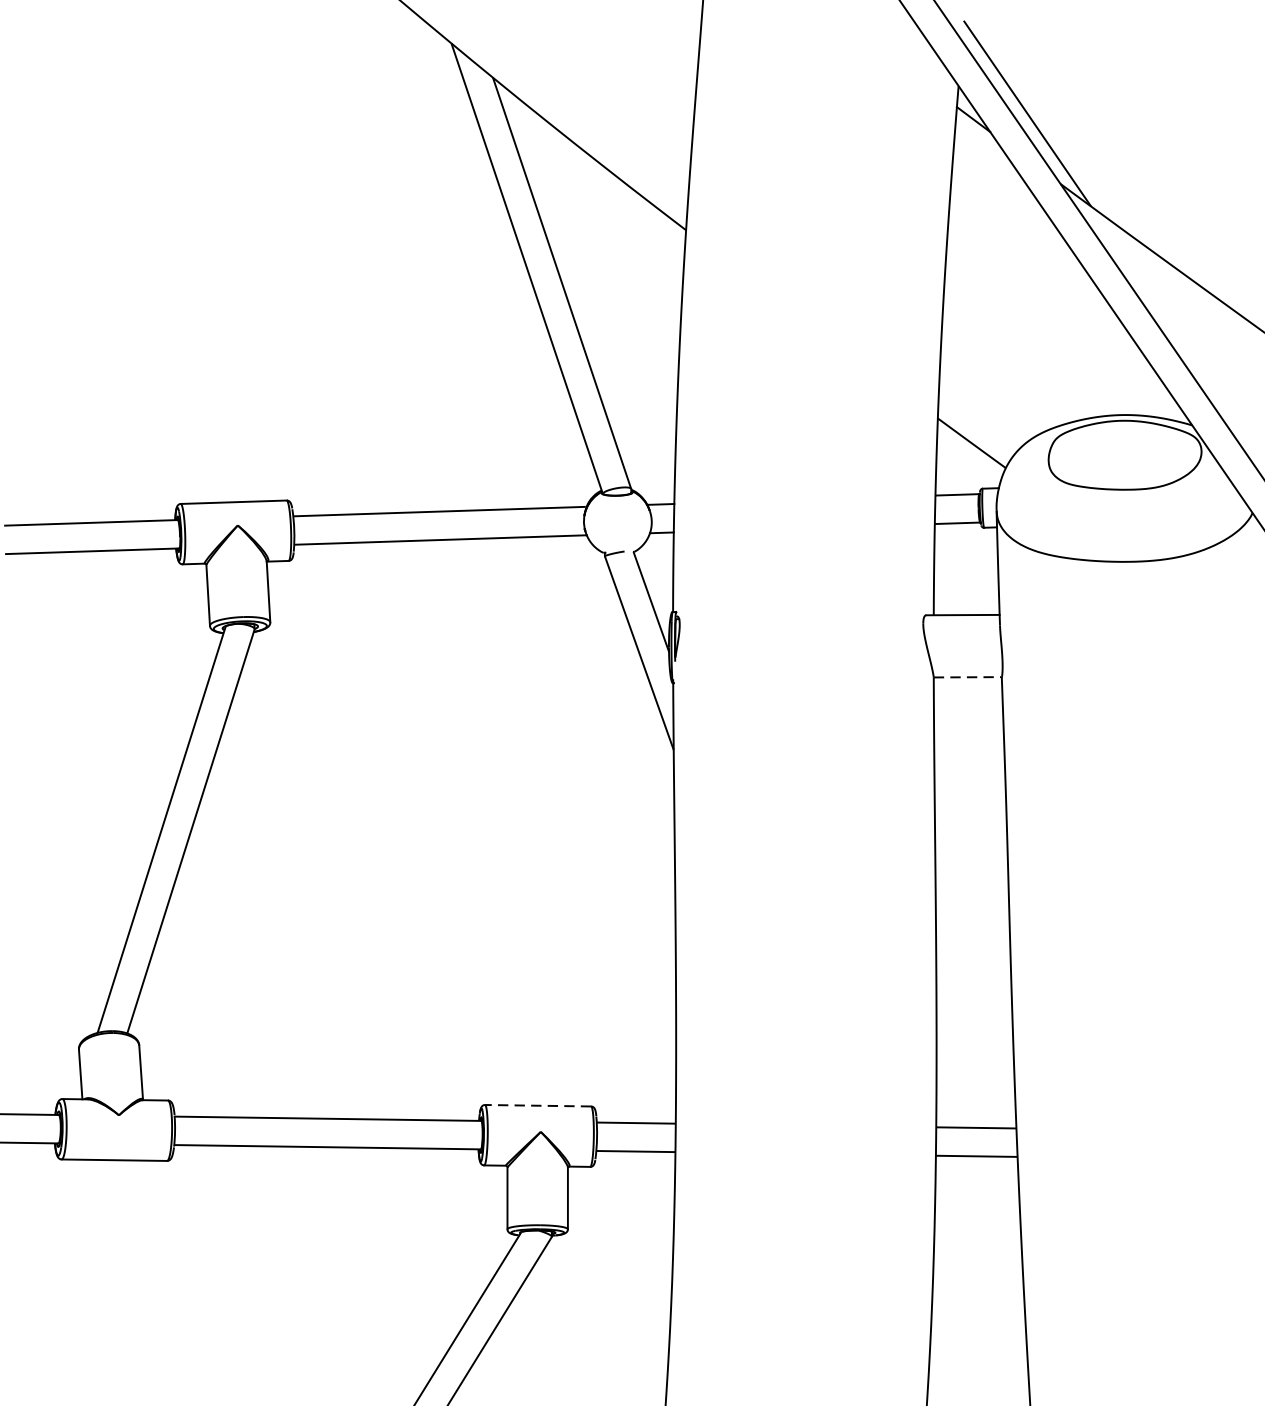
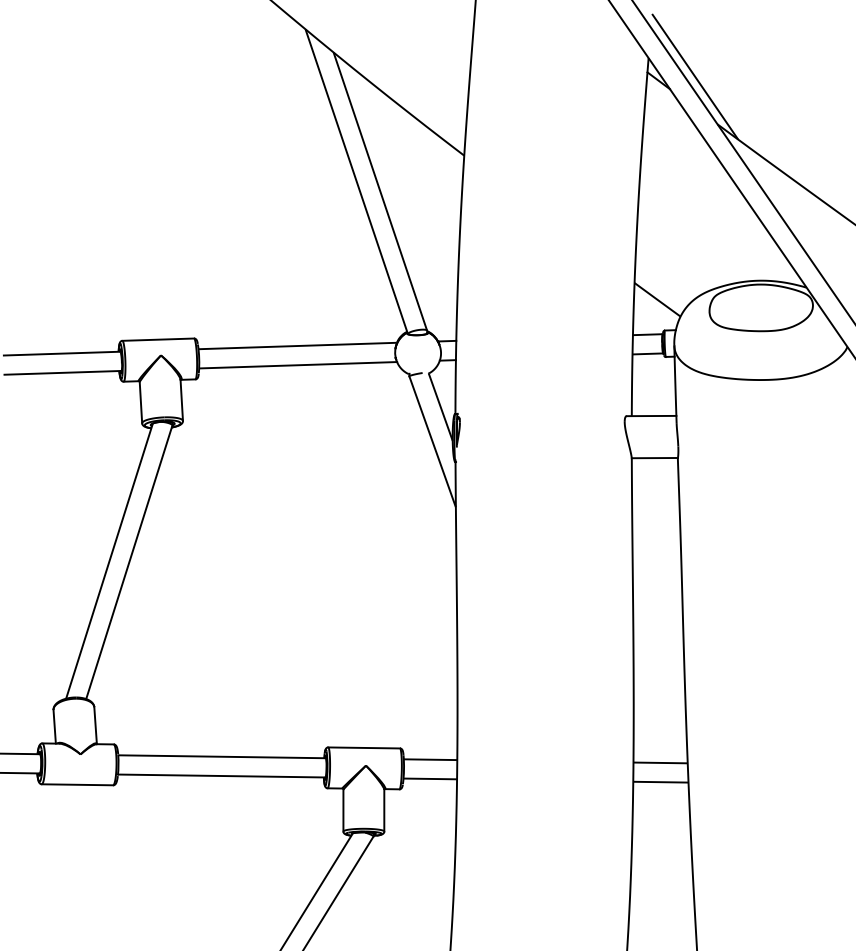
line: (968, 677) -> (655, 458), dashed -> solid
line: (538, 1105) -> (364, 747), dashed -> solid

